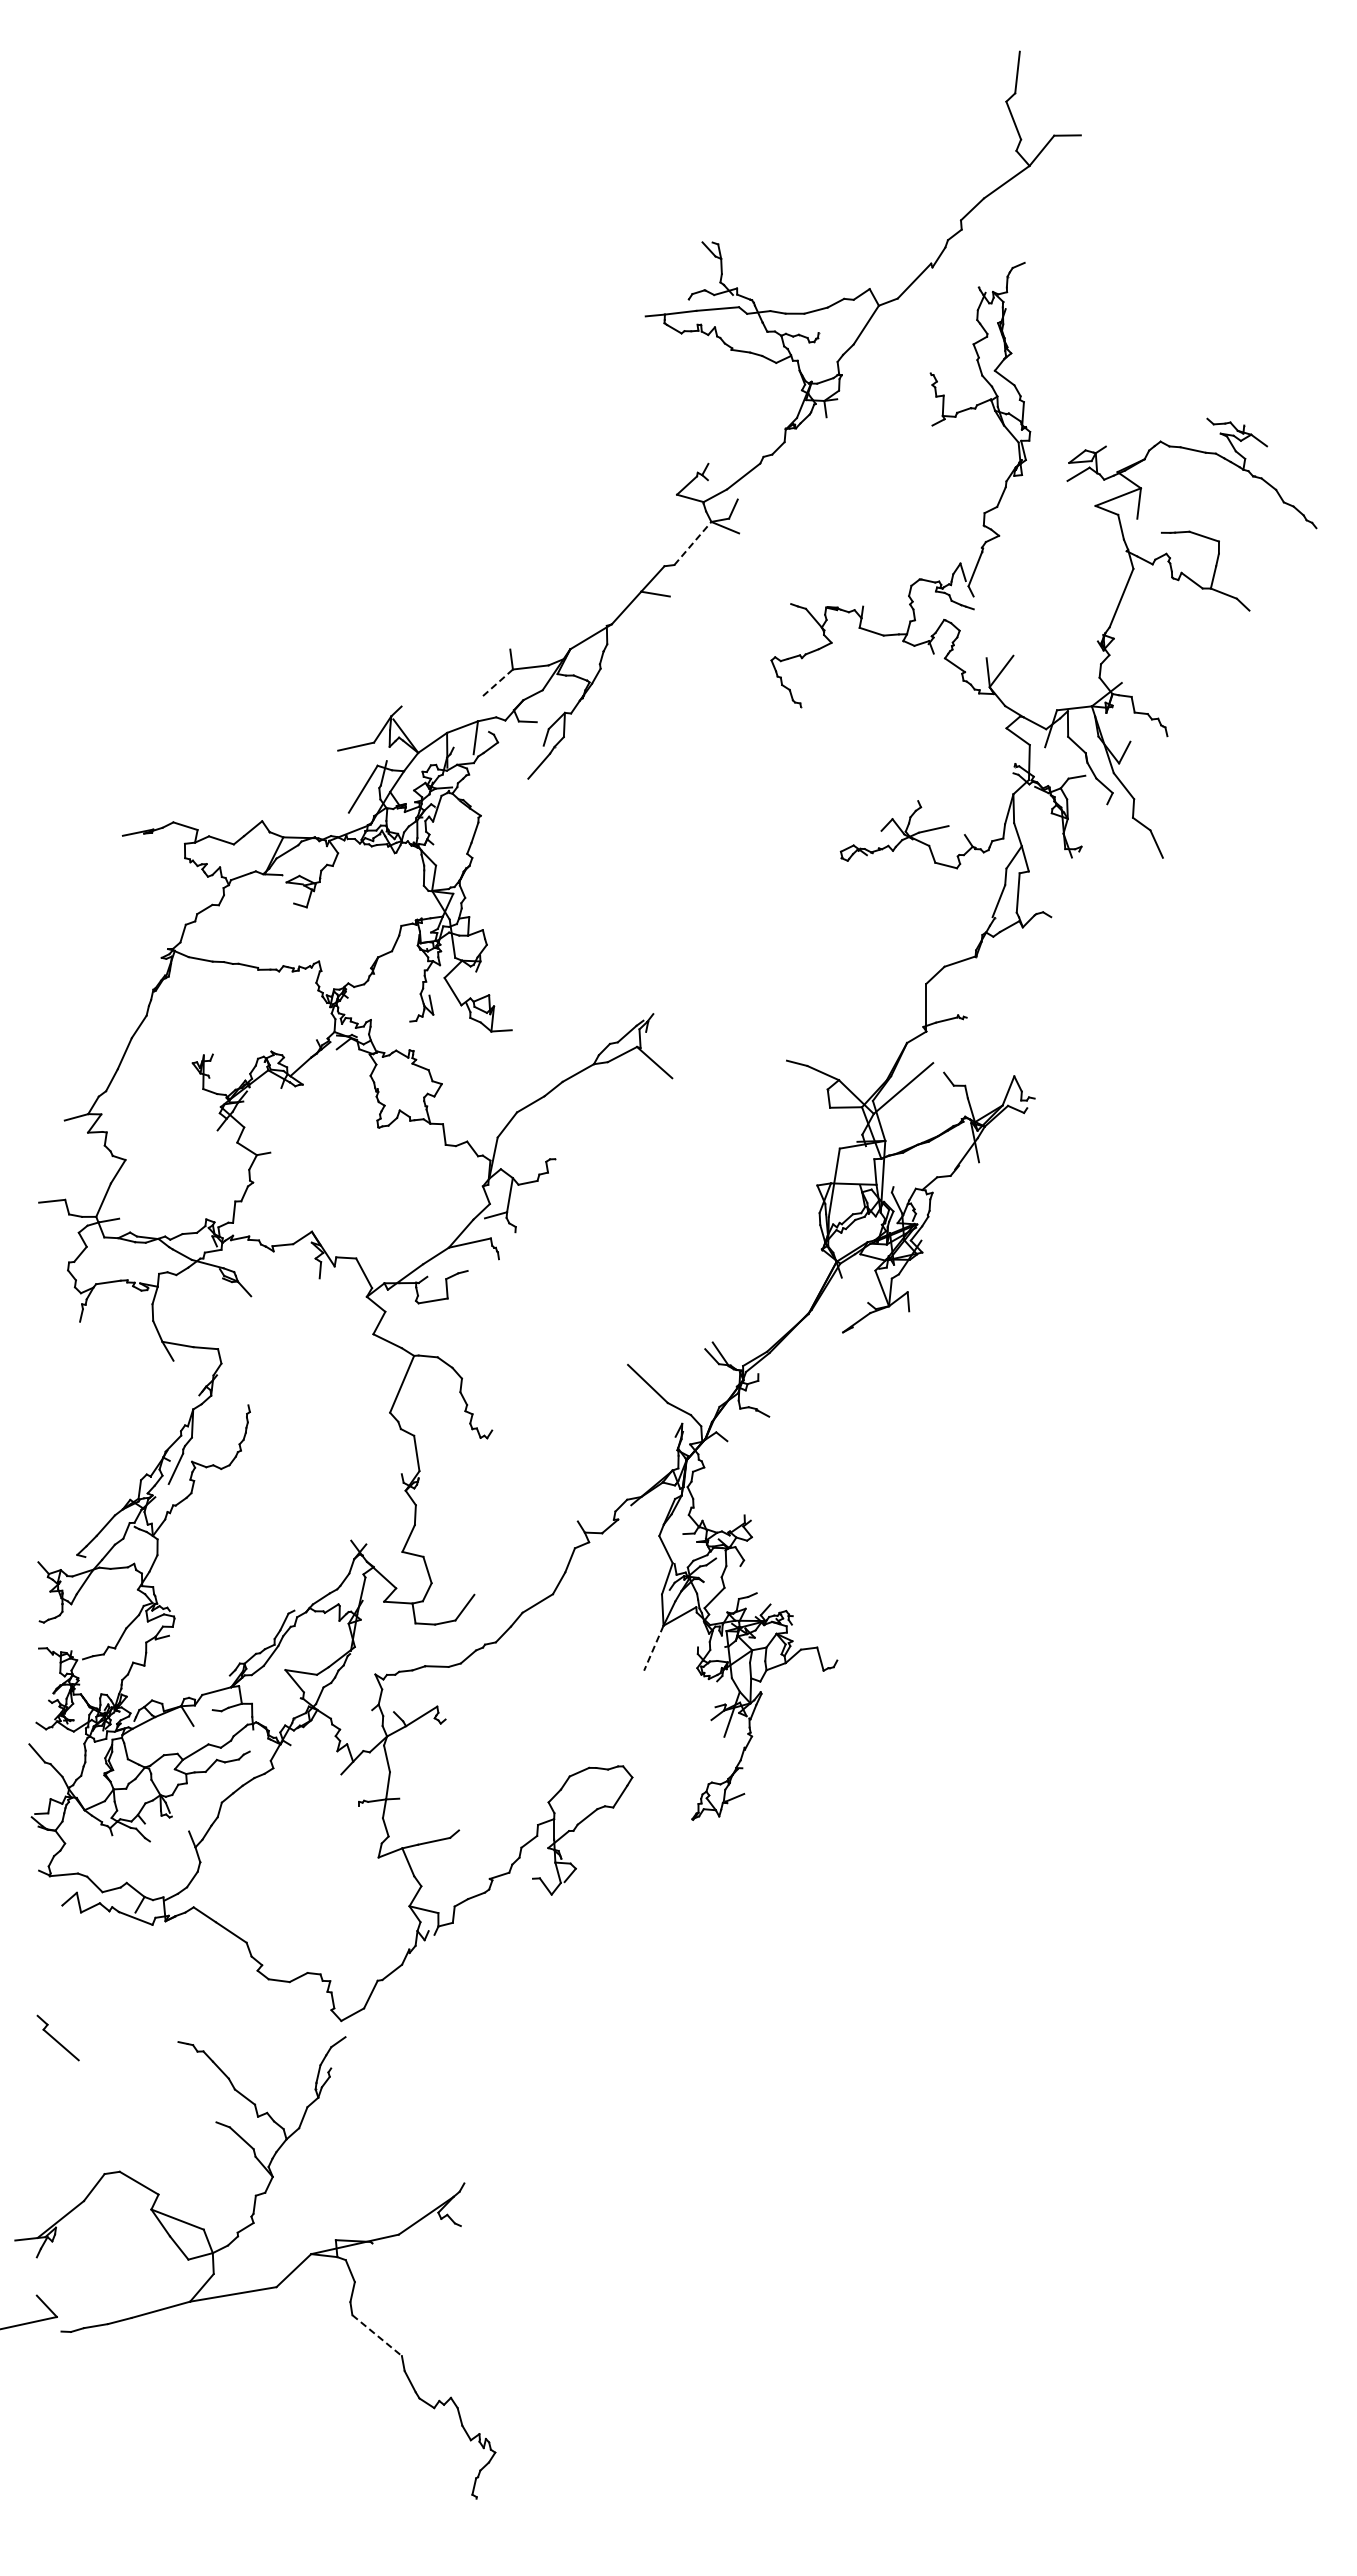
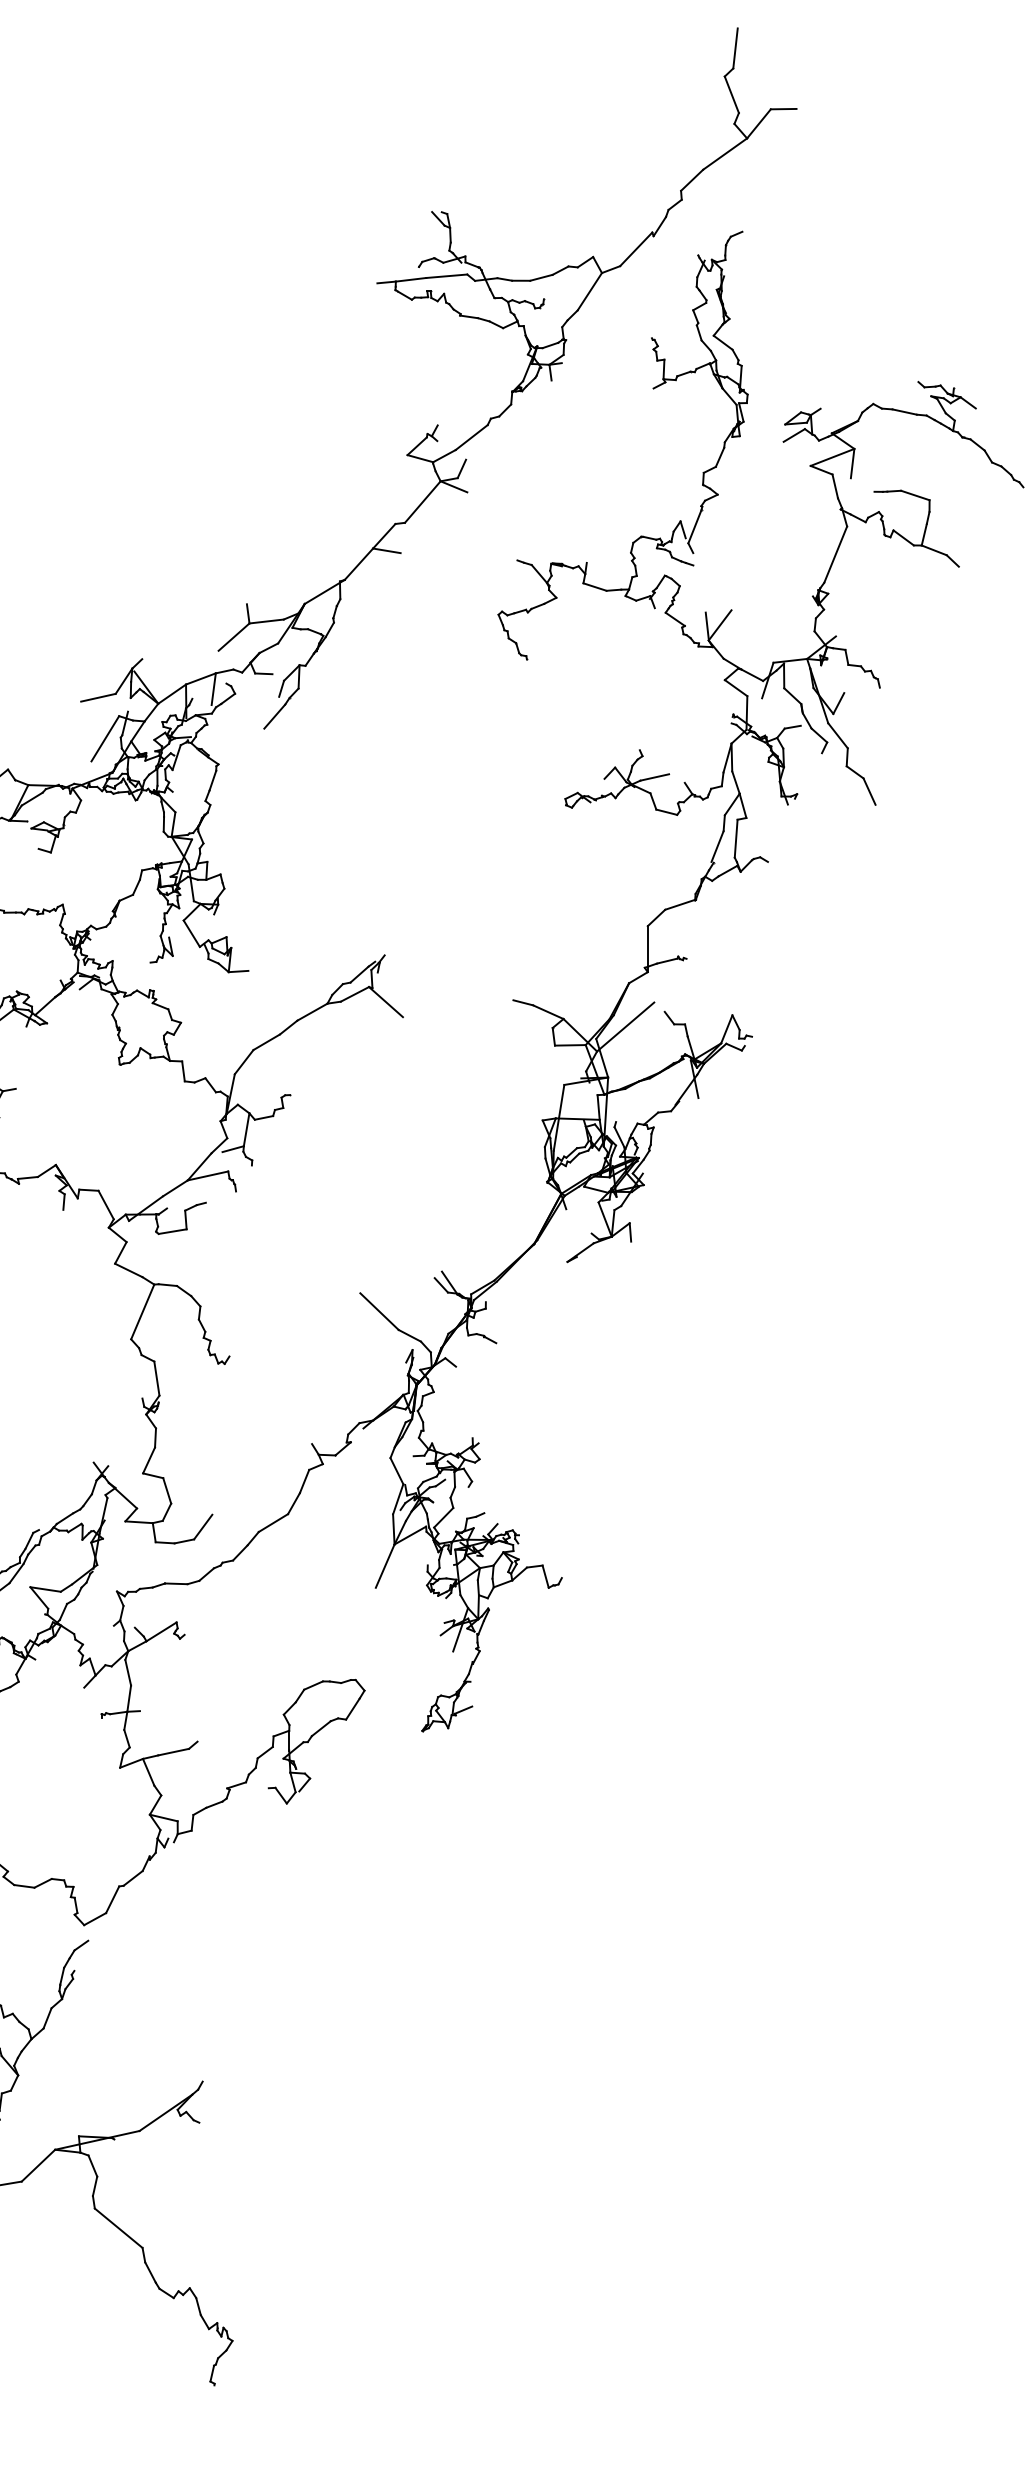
line: (693, 543) -> (423, 502), dashed -> solid
line: (496, 684) -> (233, 637), dashed -> solid
line: (653, 1648) -> (384, 1566), dashed -> solid
line: (377, 2335) -> (119, 2228), dashed -> solid

